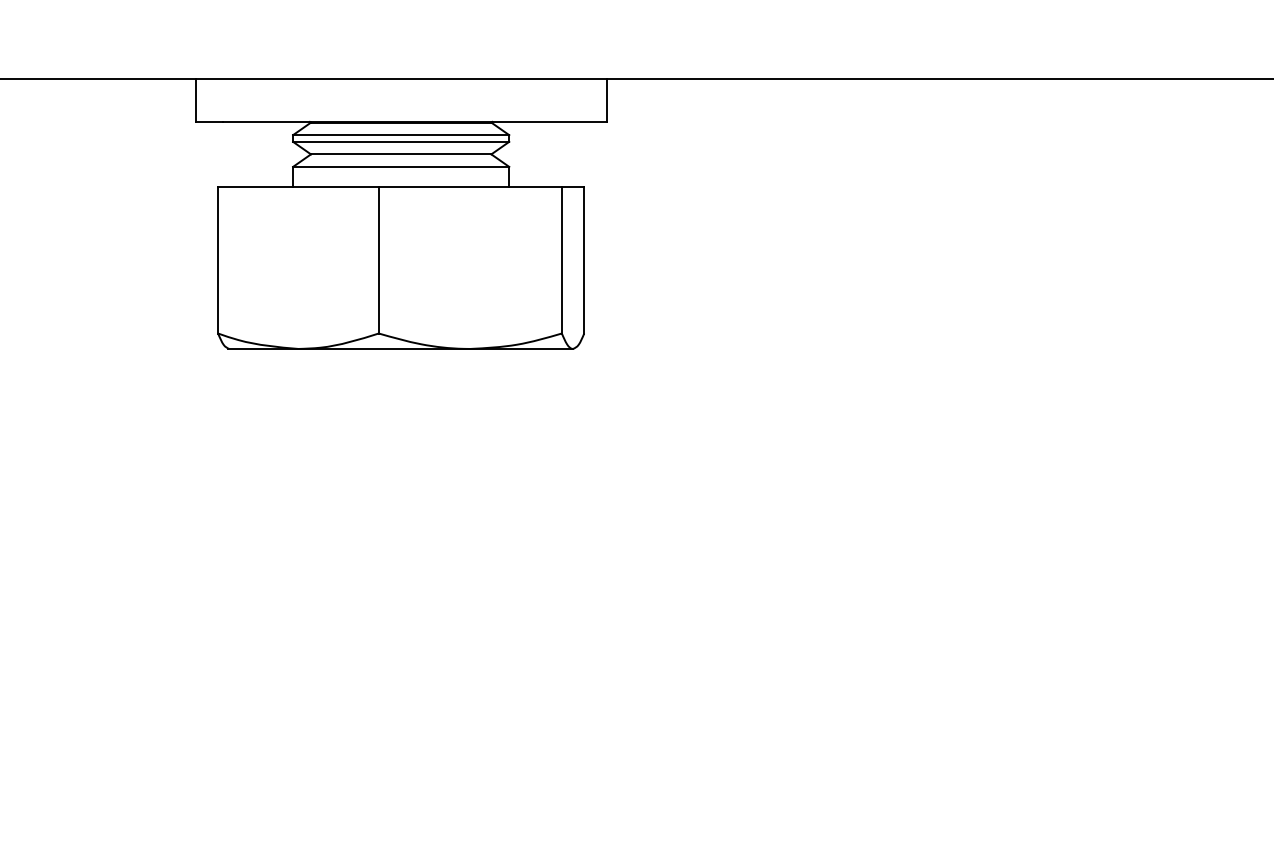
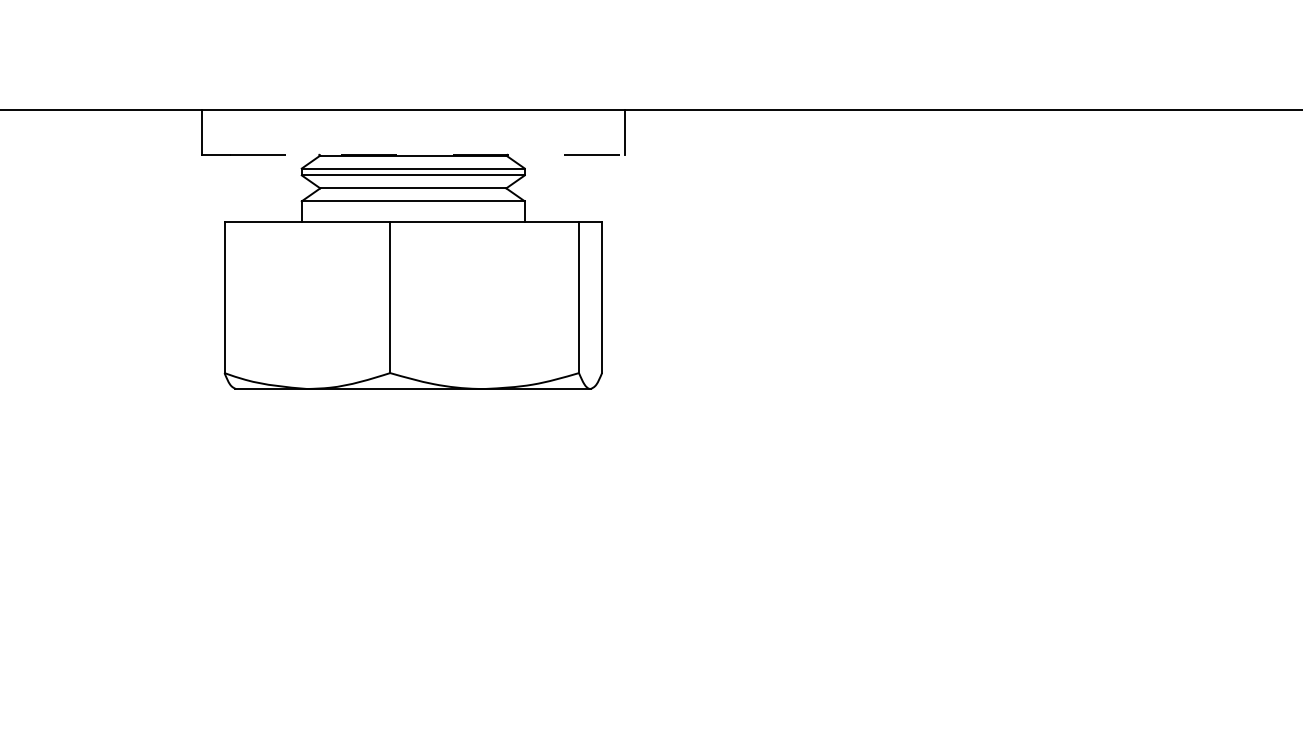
line: (414, 121) -> (427, 154), solid -> dashed

